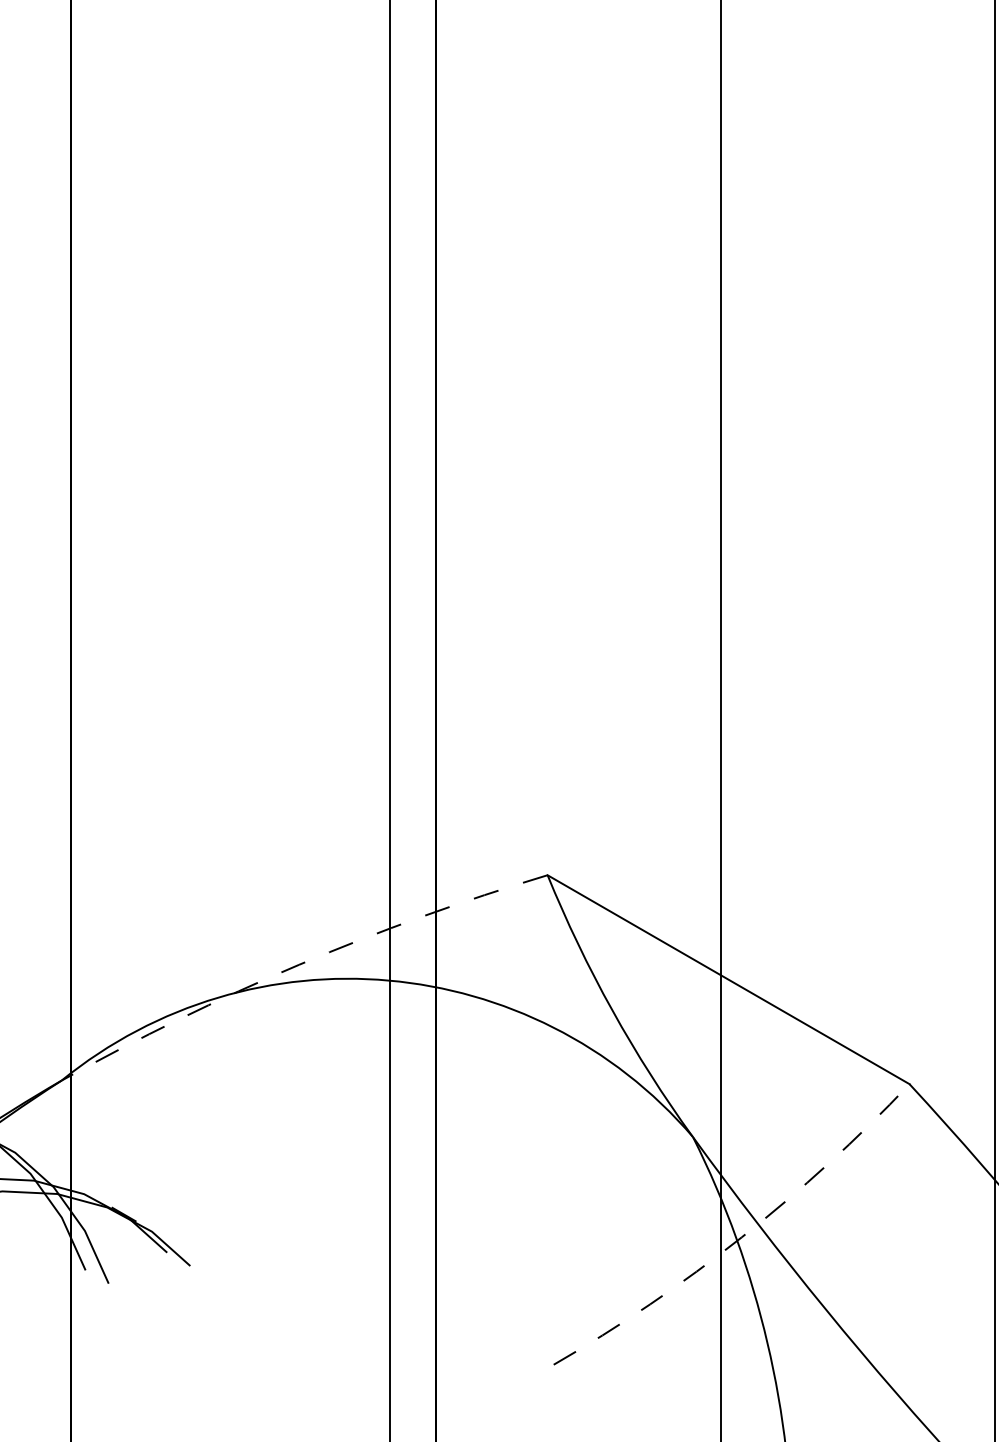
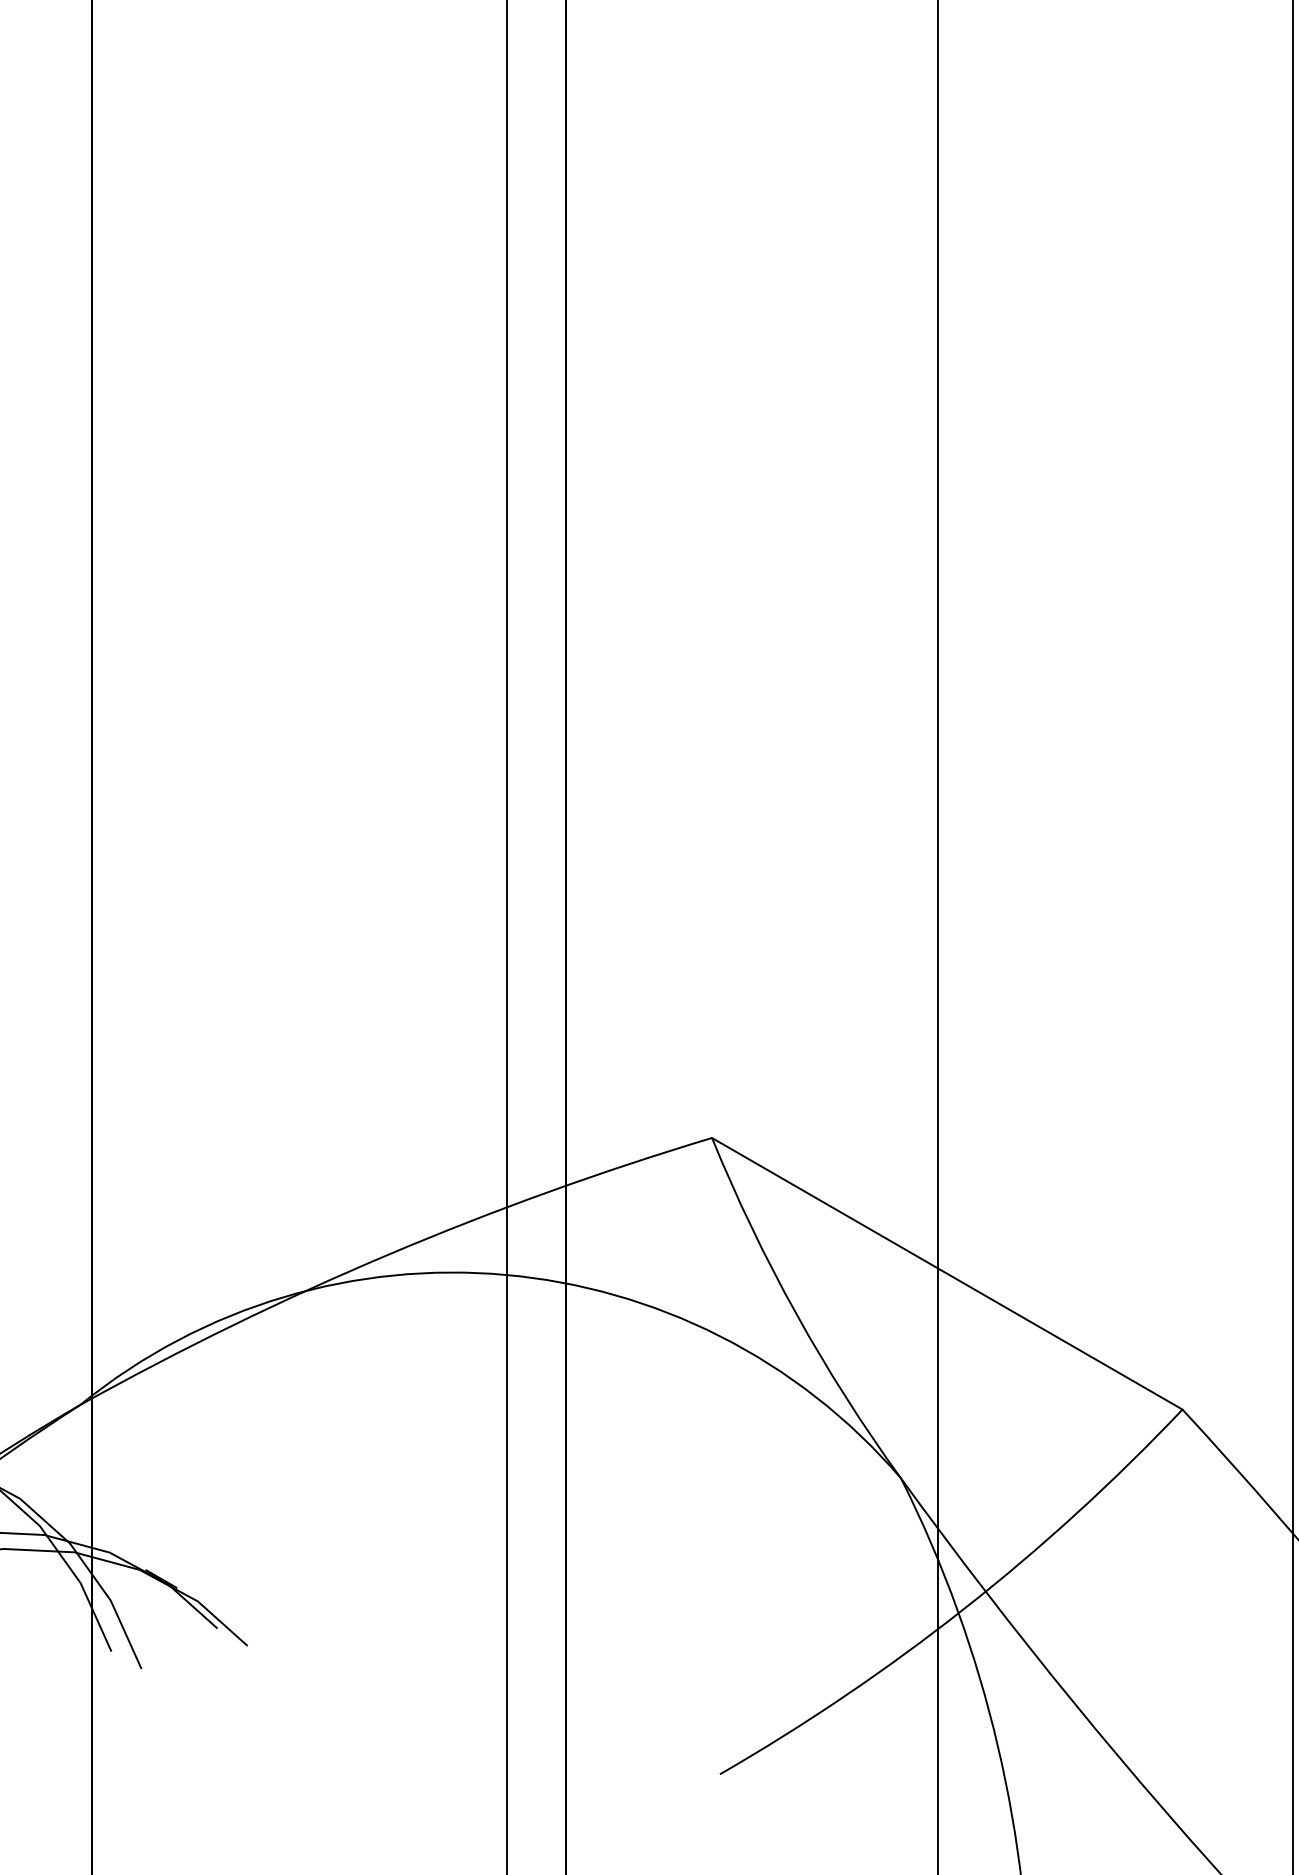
arc: (298, 964) -> (388, 1254), dashed -> solid
arc: (741, 1237) -> (964, 1608), dashed -> solid

